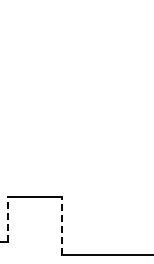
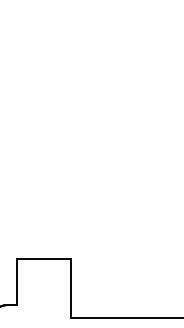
line: (8, 219) -> (16, 282), dashed -> solid
line: (62, 224) -> (70, 287), dashed -> solid

